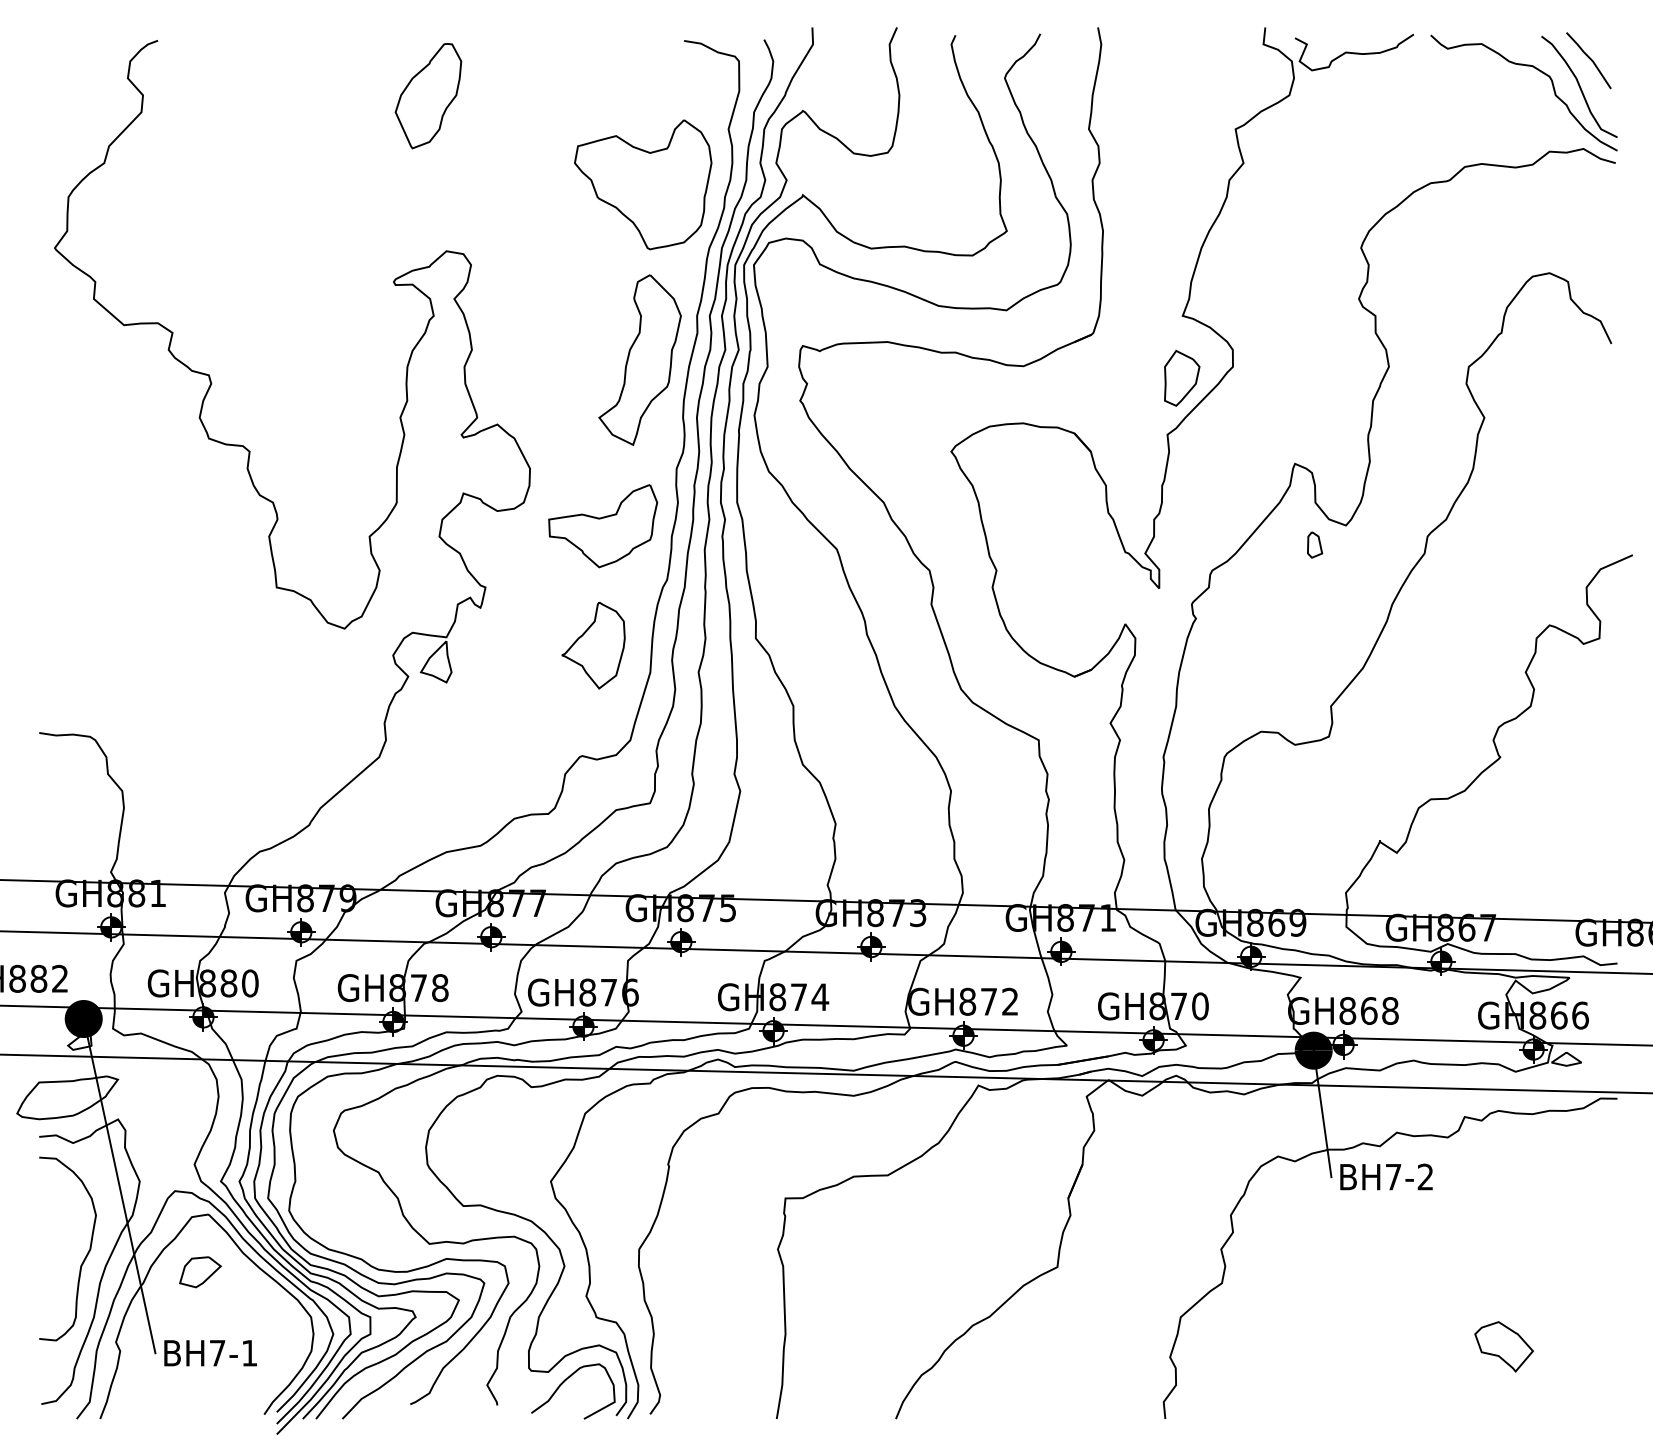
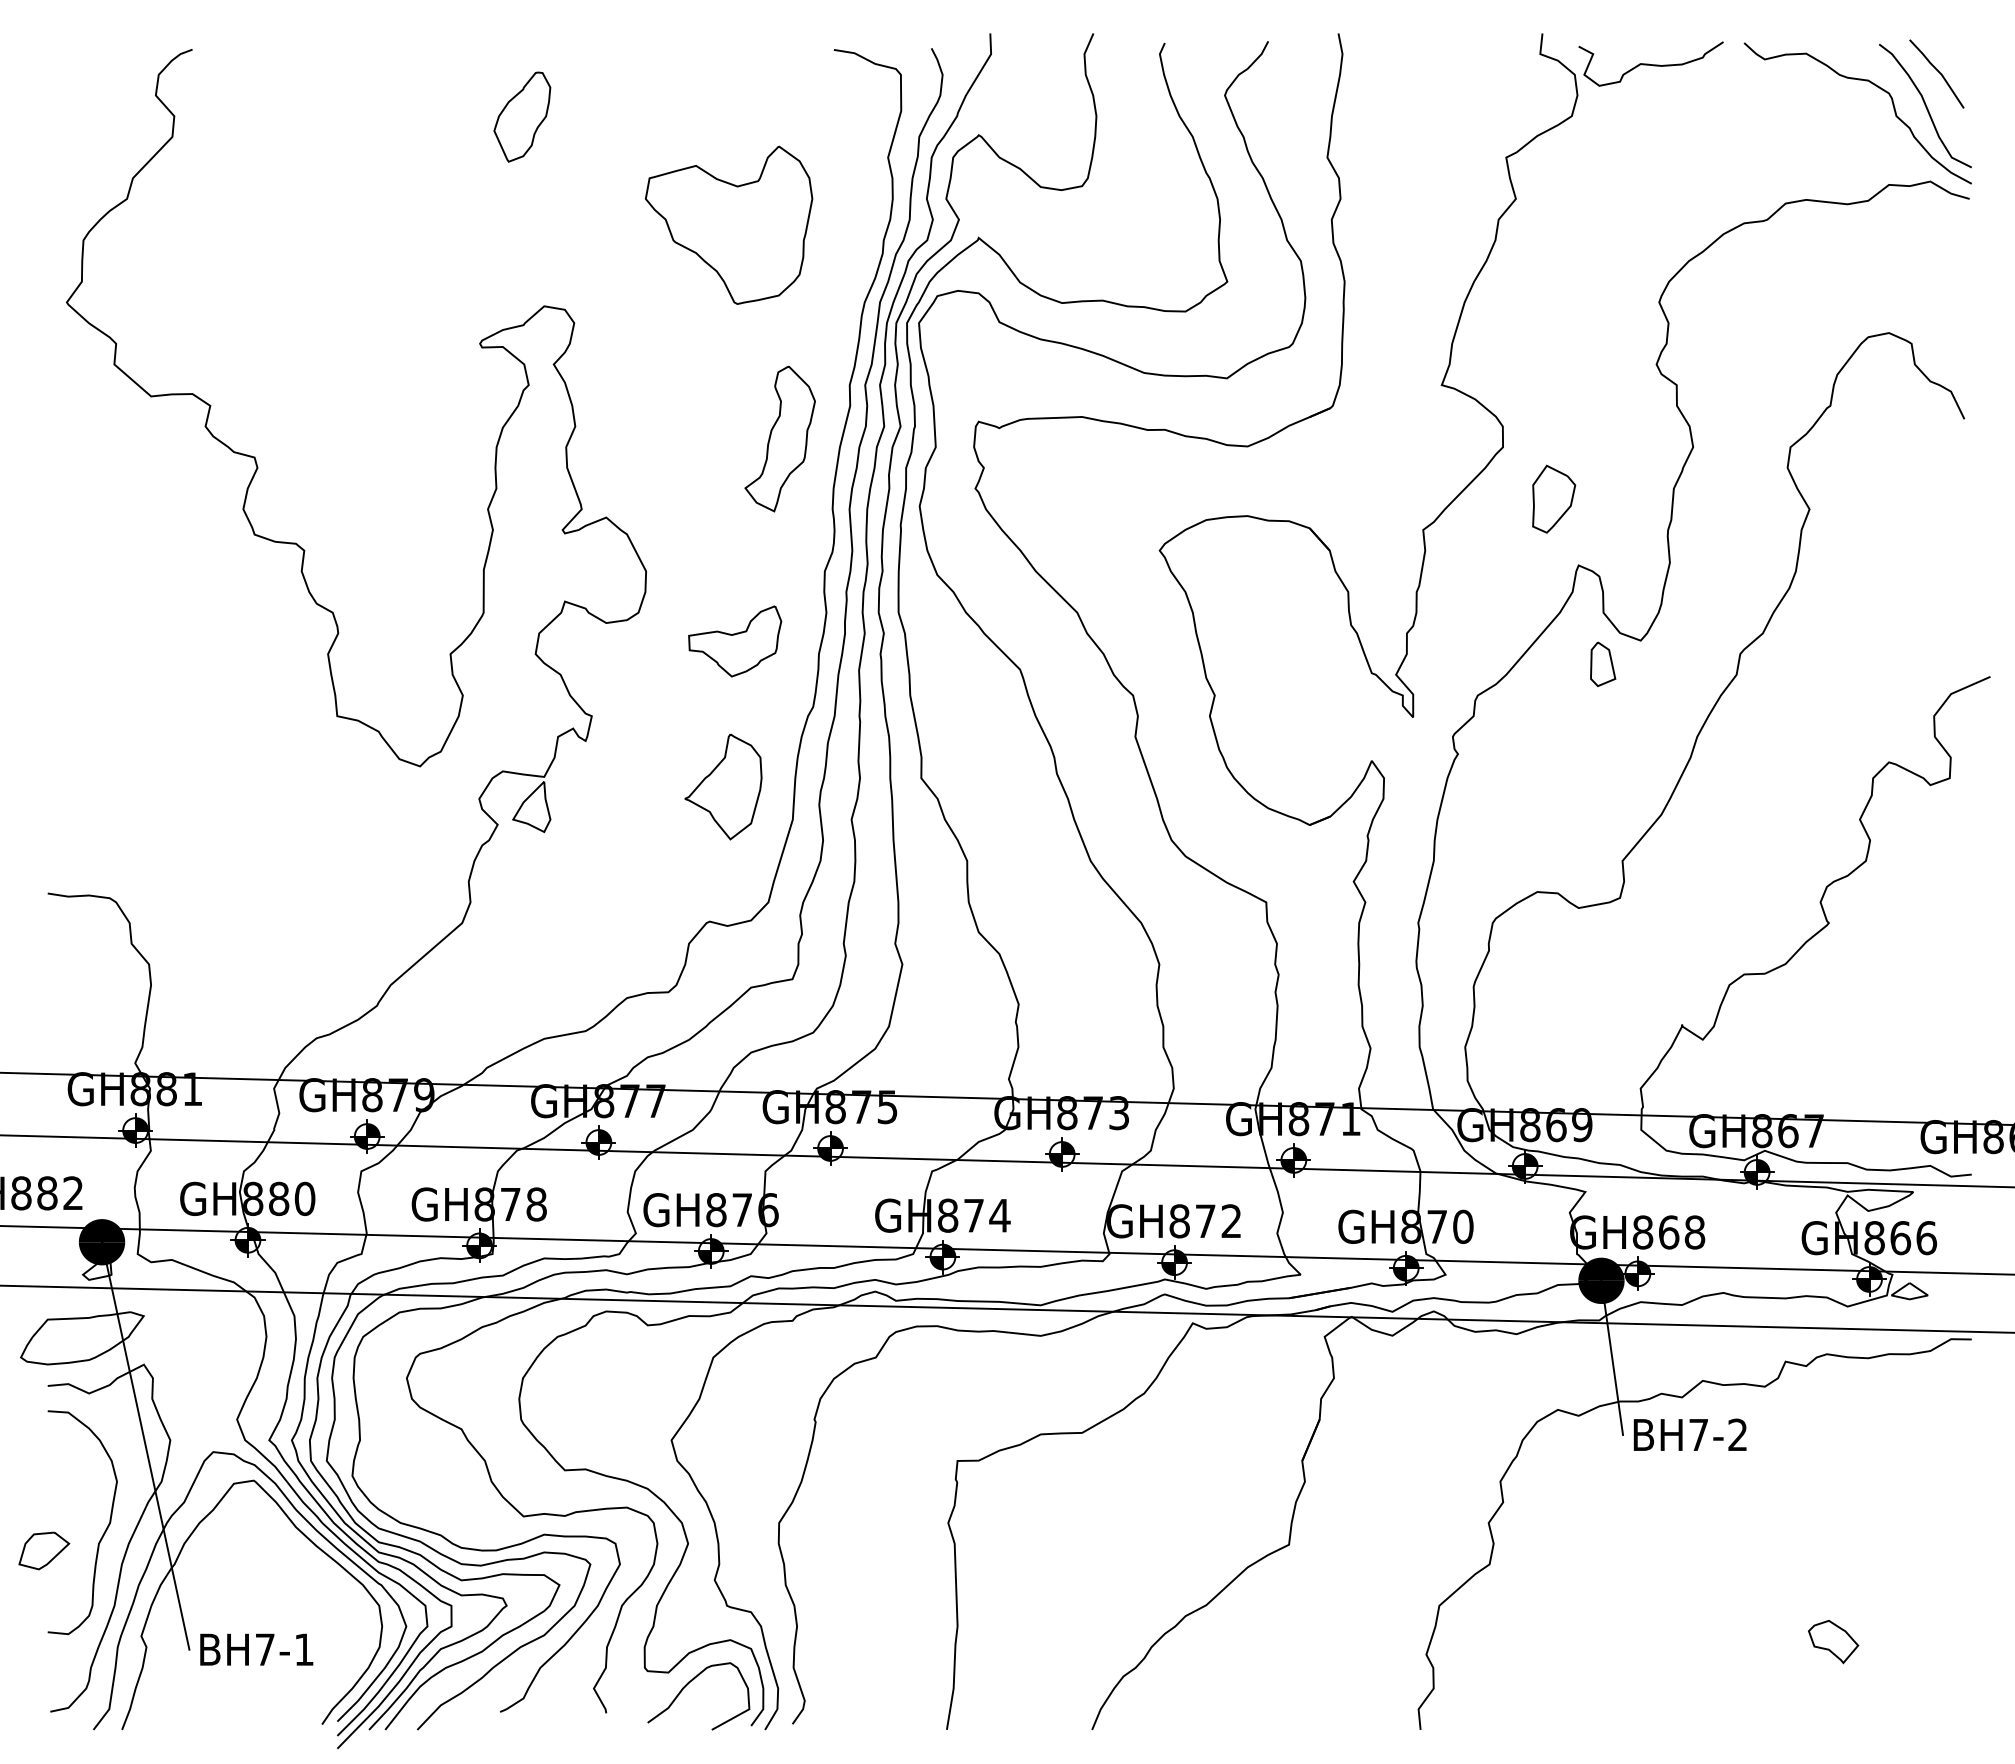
part: (428, 95) -> (522, 116), size x0.7
part: (643, 184) -> (729, 224), moved
part: (639, 359) -> (779, 438), size x0.7
part: (1182, 377) -> (1554, 498), moved
part: (602, 526) -> (734, 641), size x0.7
part: (1314, 545) -> (1602, 664), size x1.4
part: (200, 1271) -> (44, 1550), moved
part: (1504, 1346) -> (1833, 1641), size x0.7

